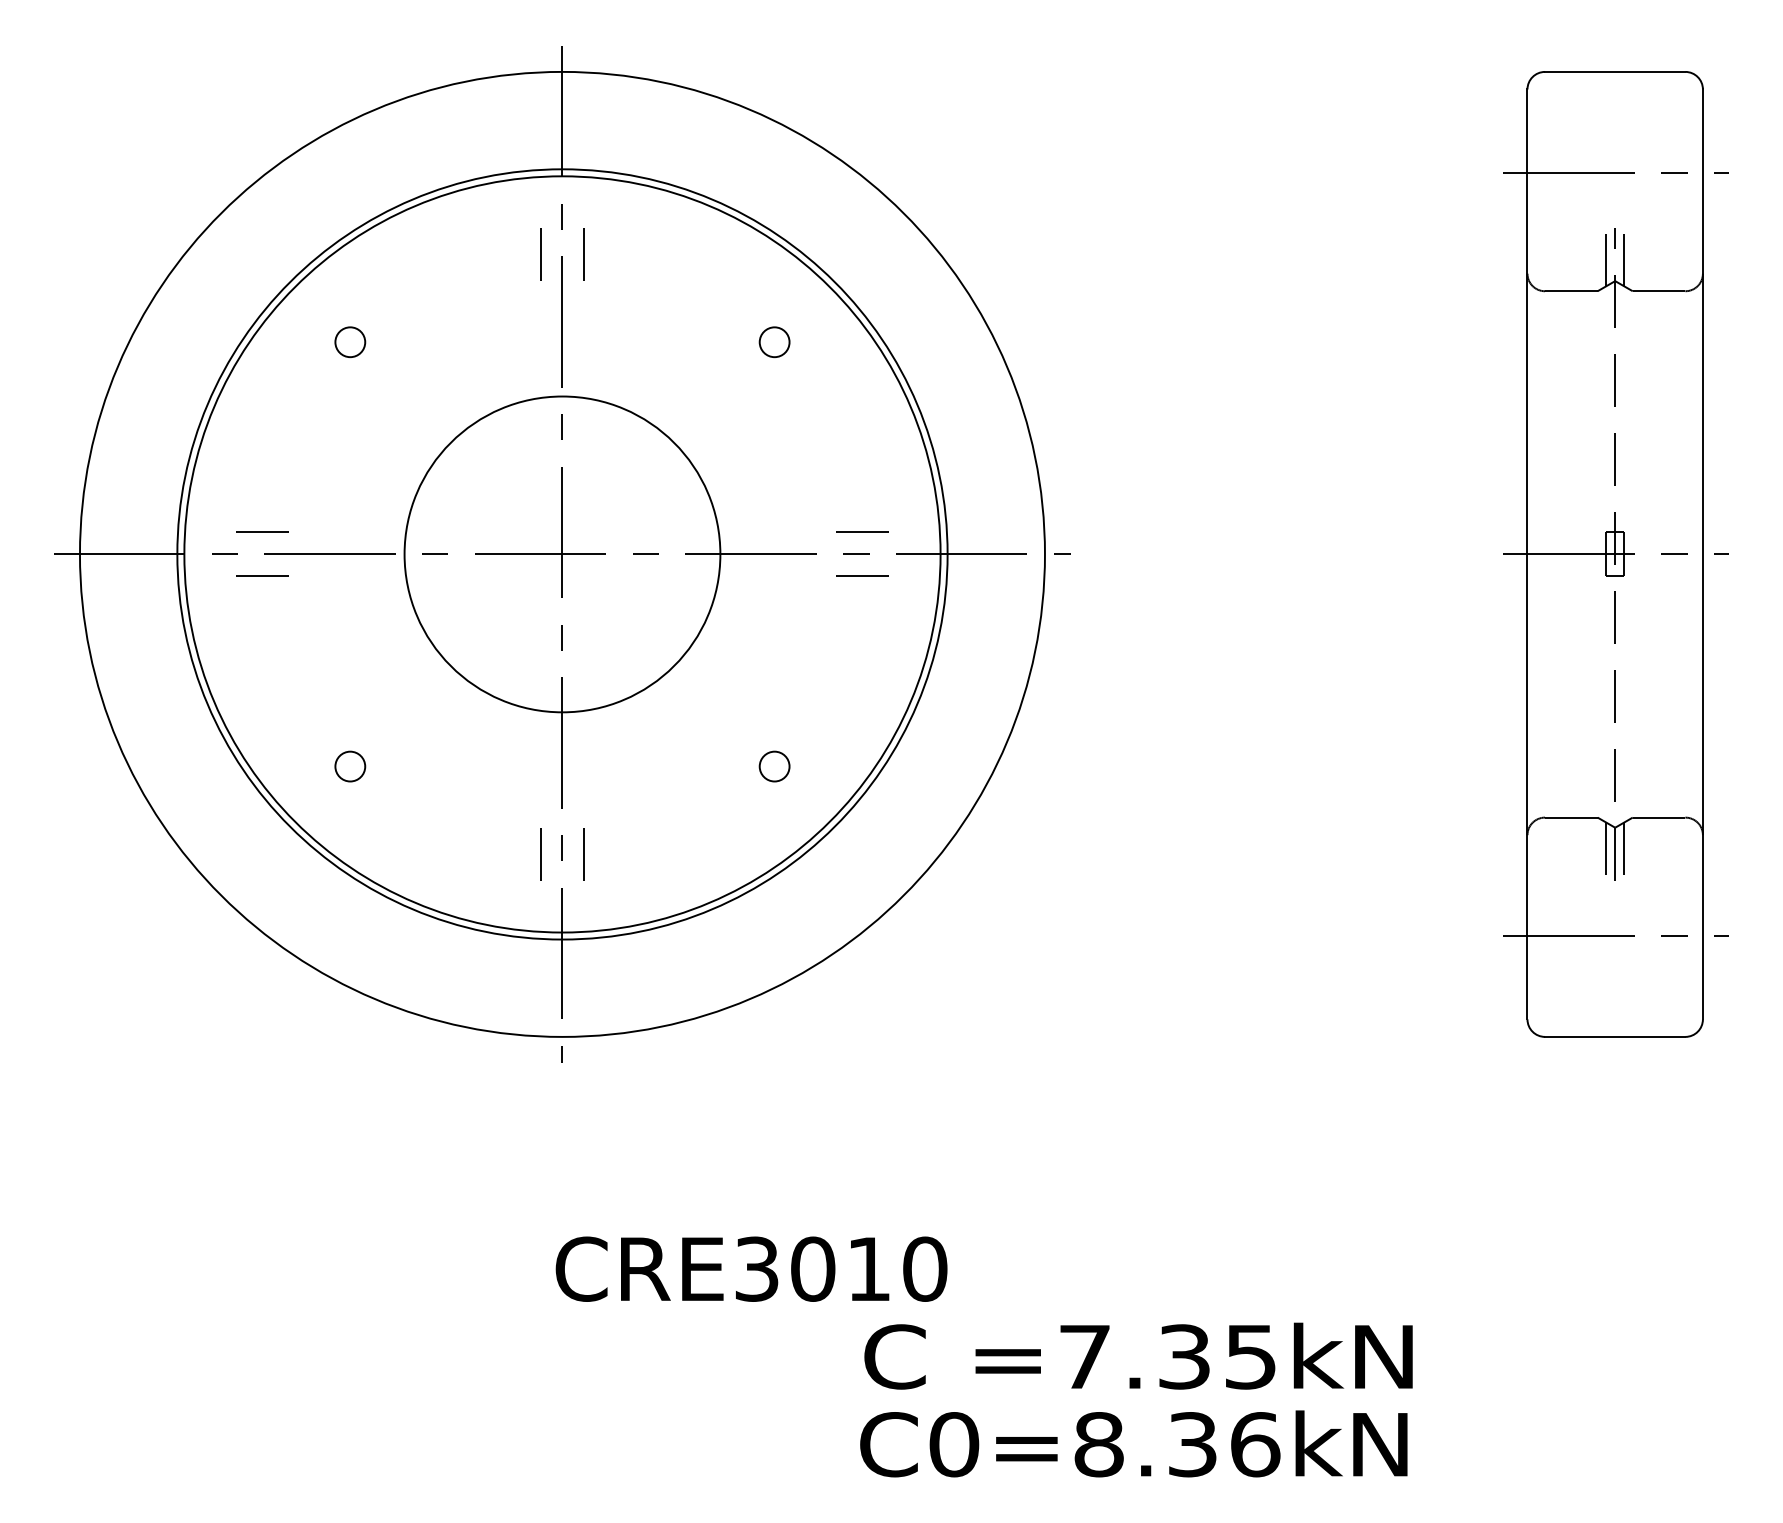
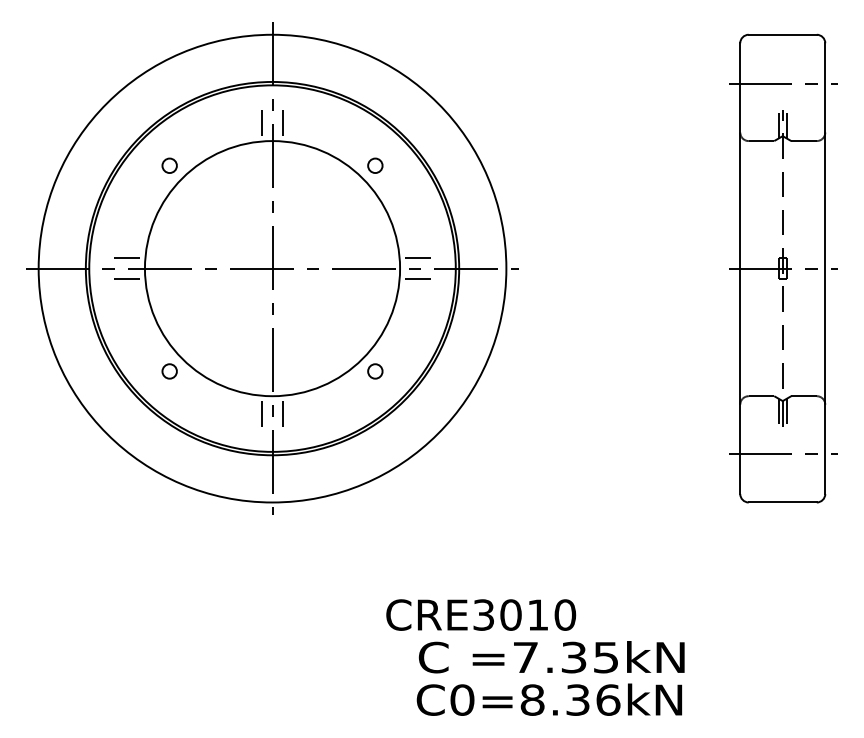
circle: (562, 554) -> (272, 268), size x1.67
text: (752, 1268) -> (481, 614), moved

